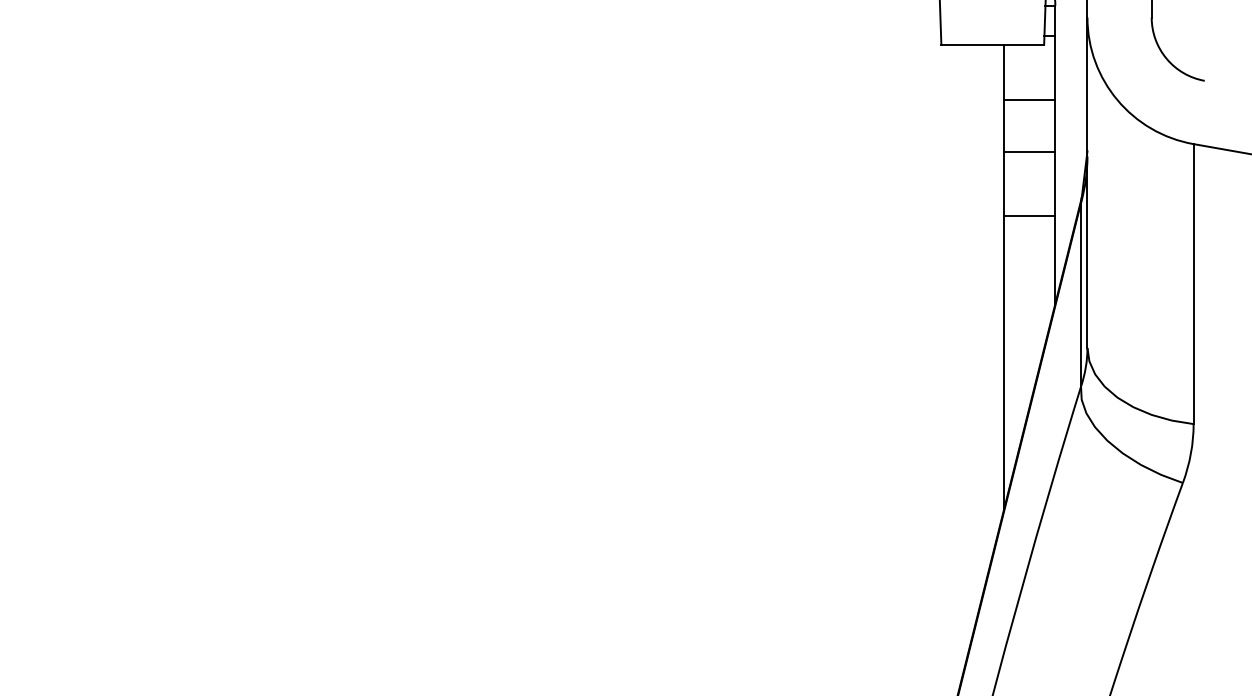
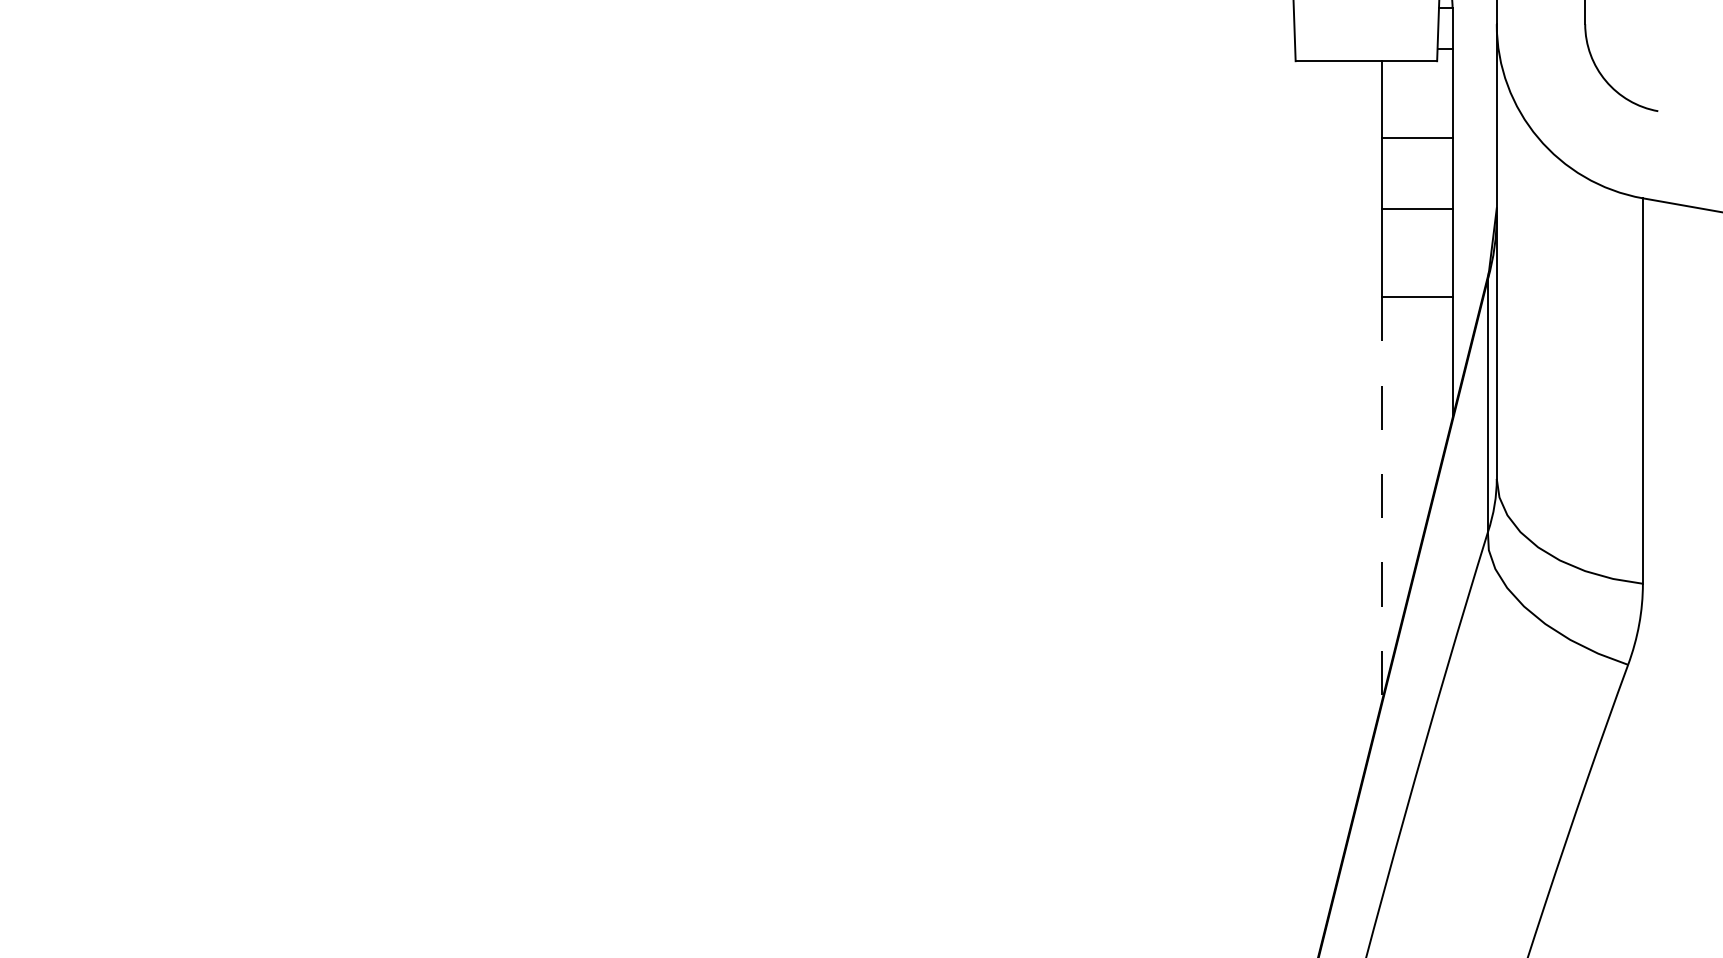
line: (1003, 362) -> (1381, 499), solid -> dashed

